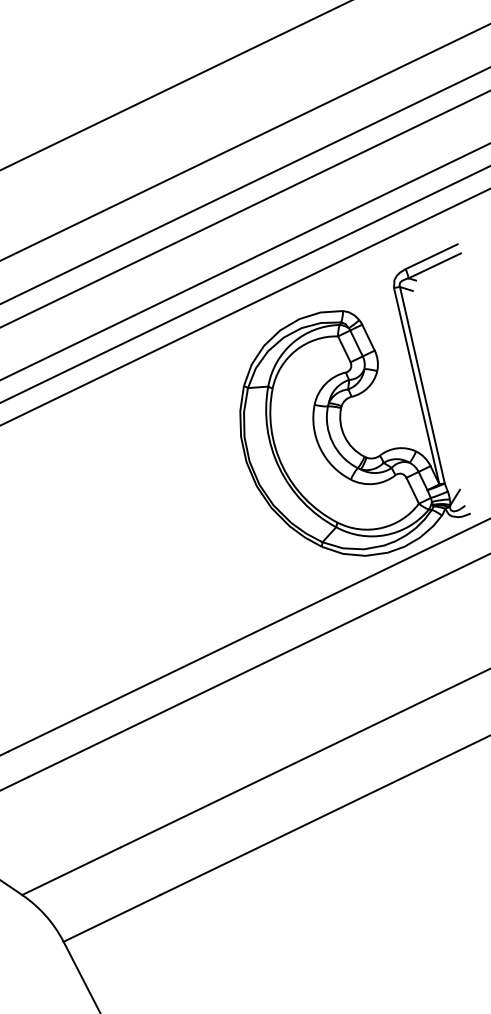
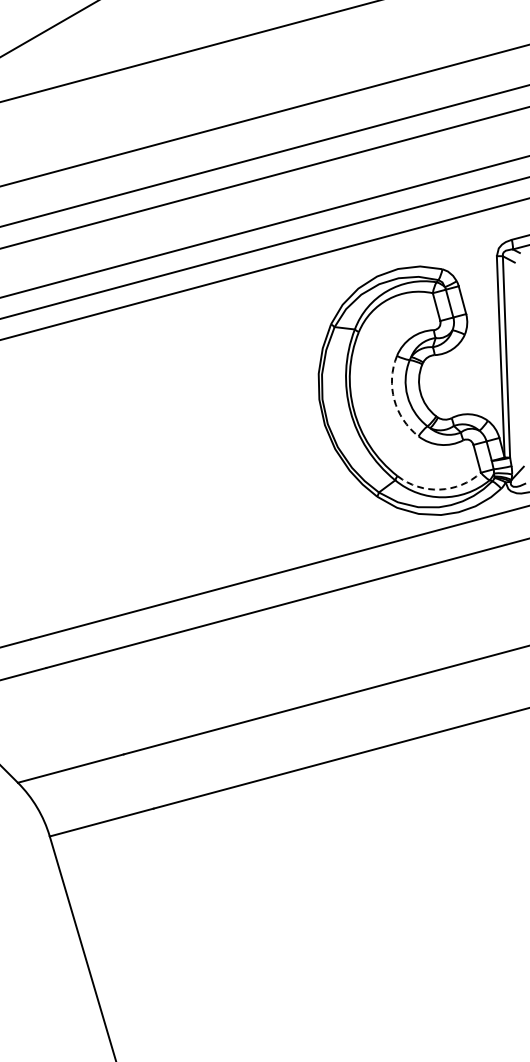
arc: (320, 447) -> (394, 399), solid -> dashed
arc: (381, 527) -> (439, 489), solid -> dashed

